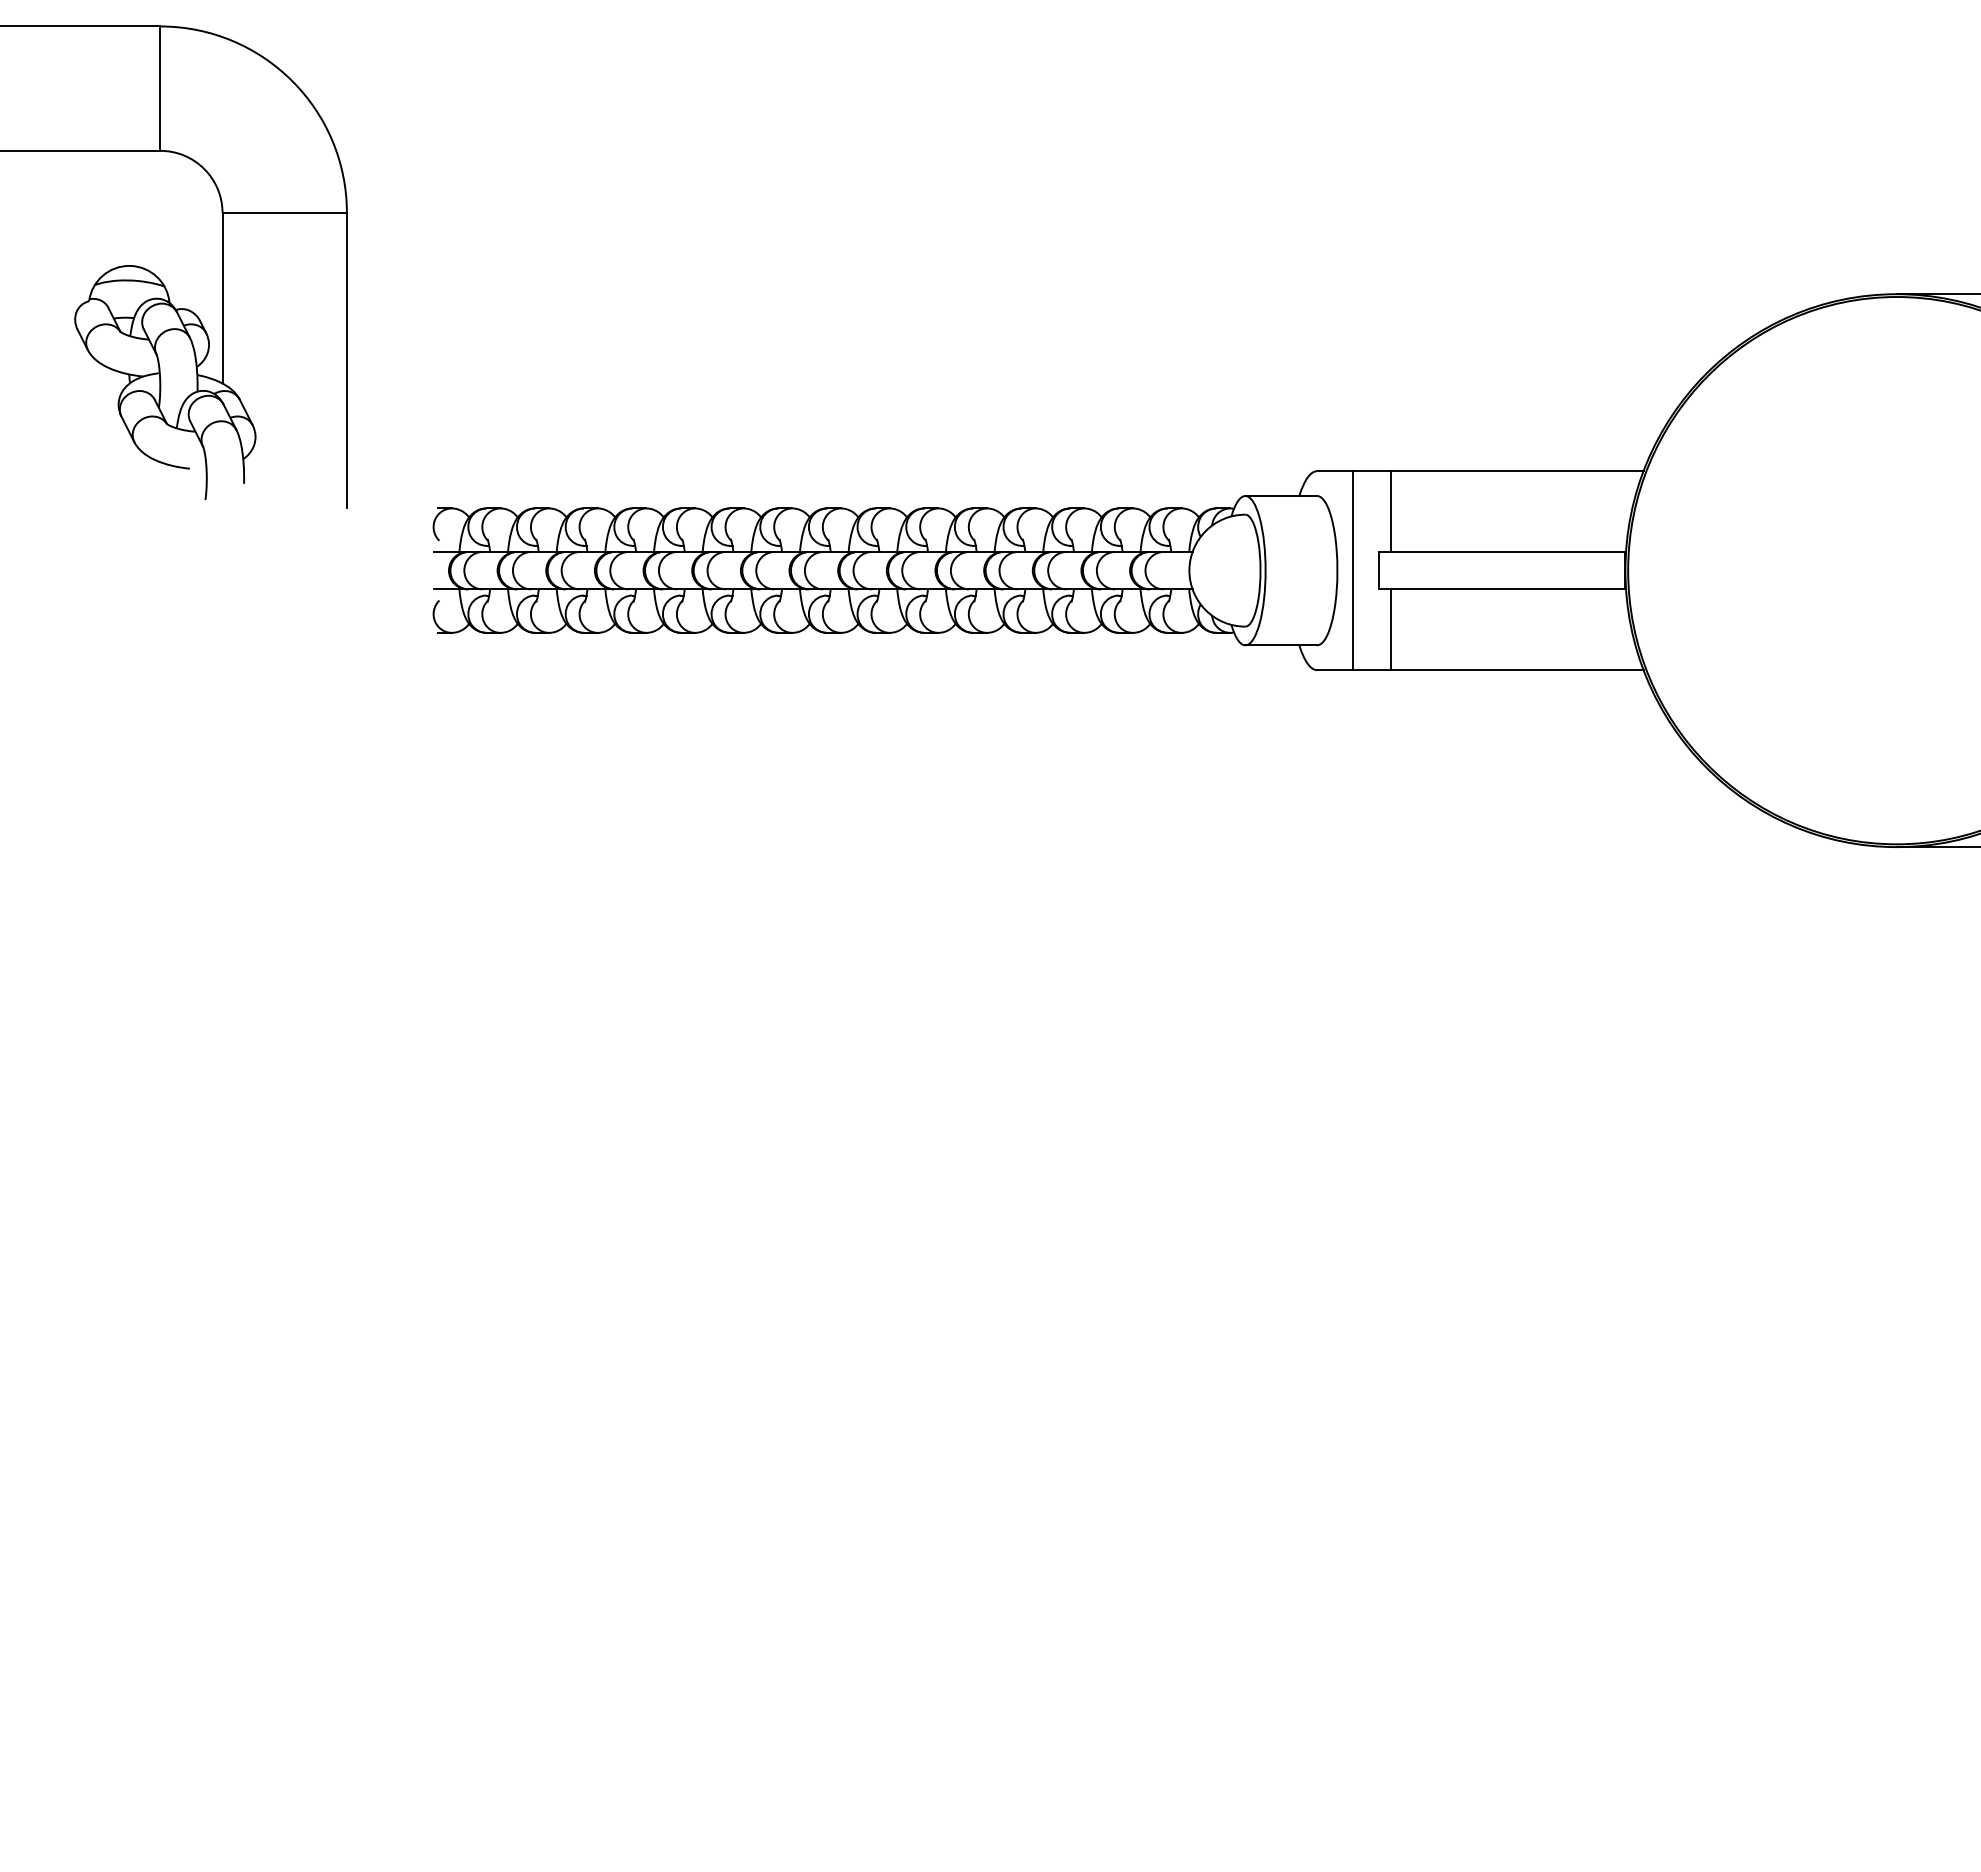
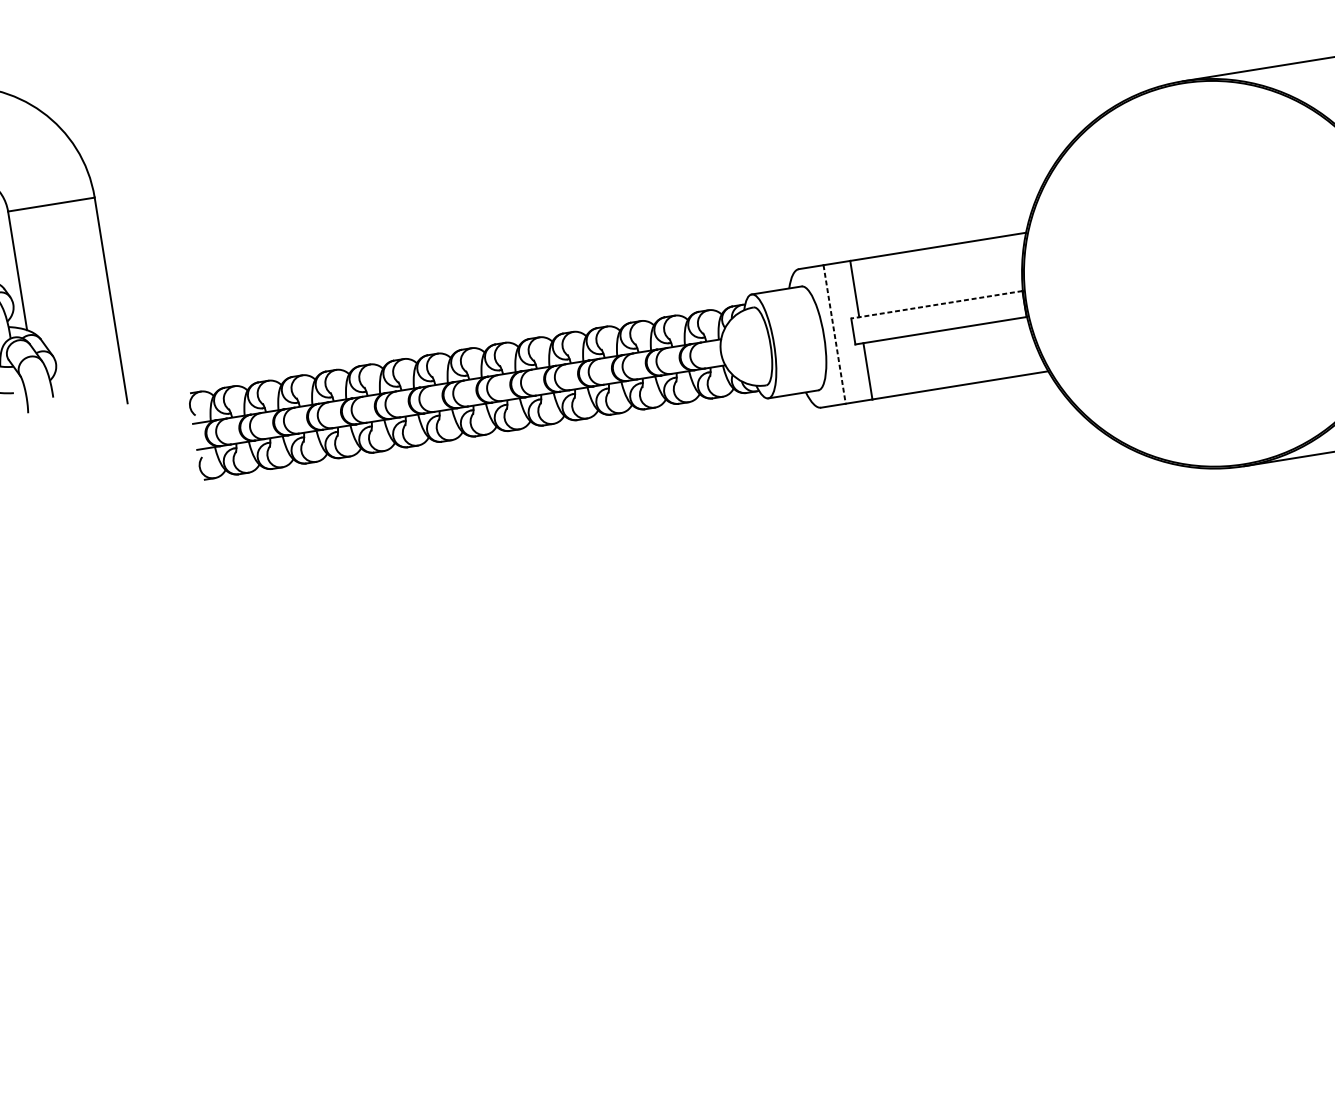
line: (1502, 552) -> (936, 305), solid -> dashed
line: (1352, 570) -> (834, 334), solid -> dashed

